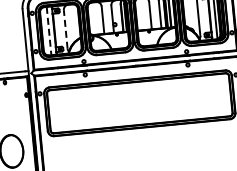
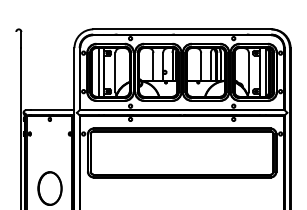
line: (65, 28) -> (115, 71), dashed -> solid
line: (48, 31) -> (98, 72), dashed -> solid

